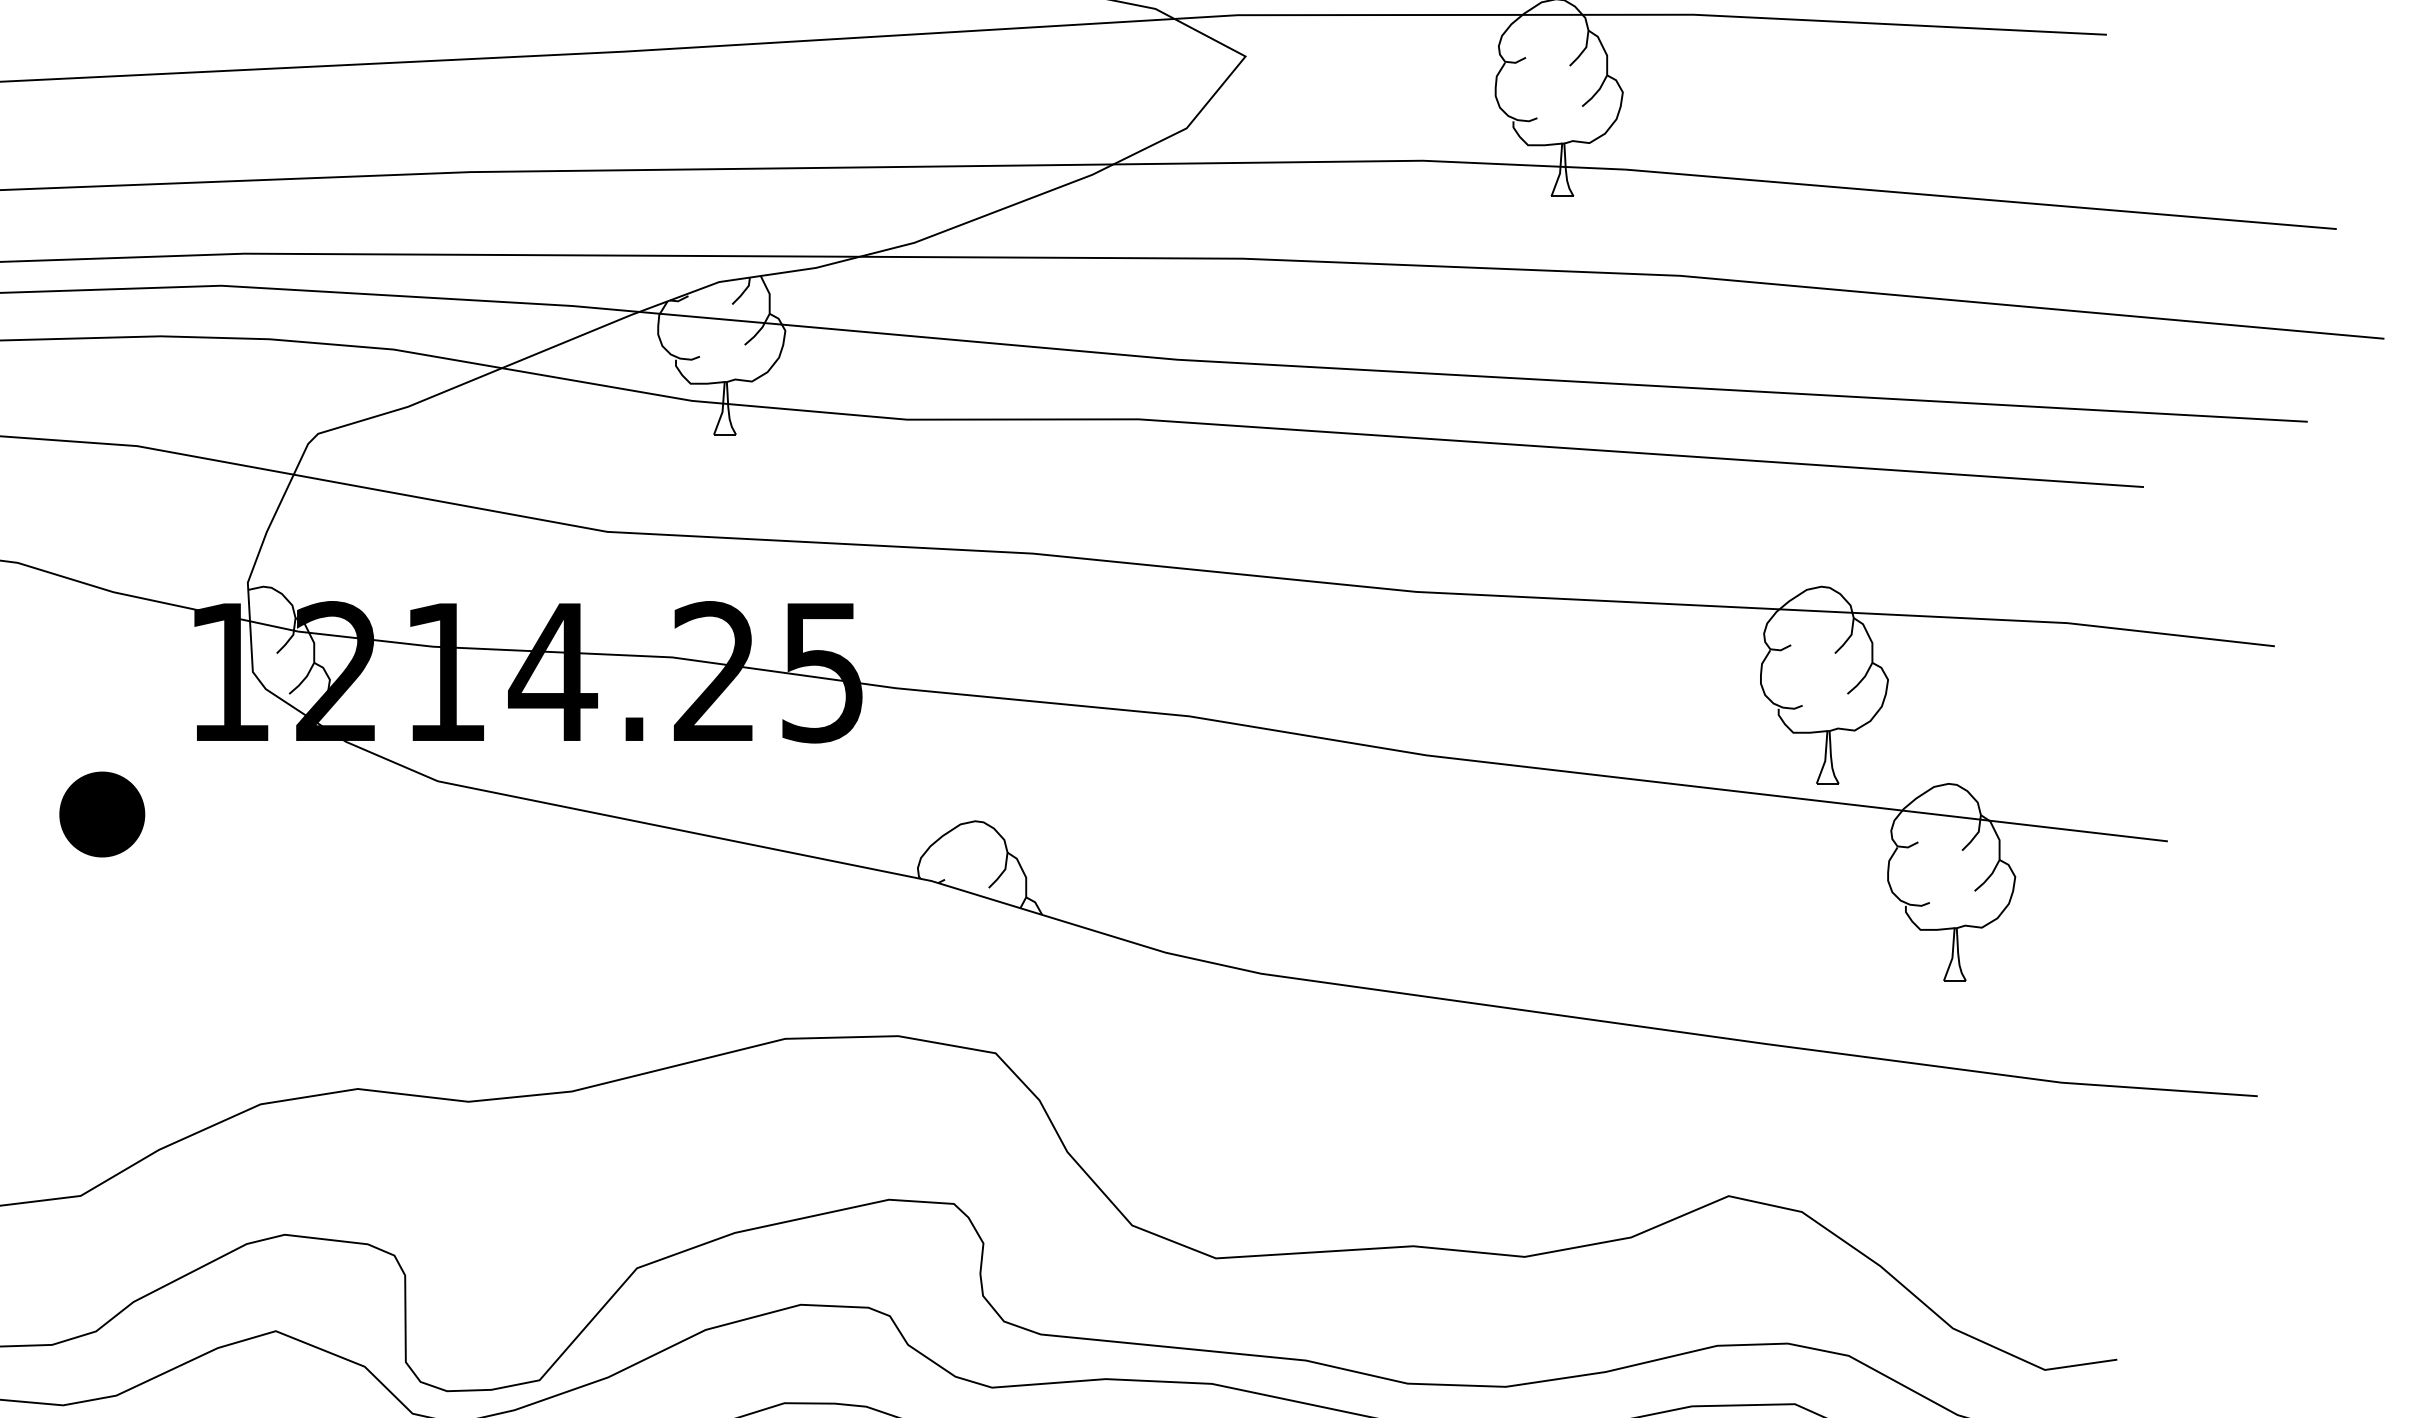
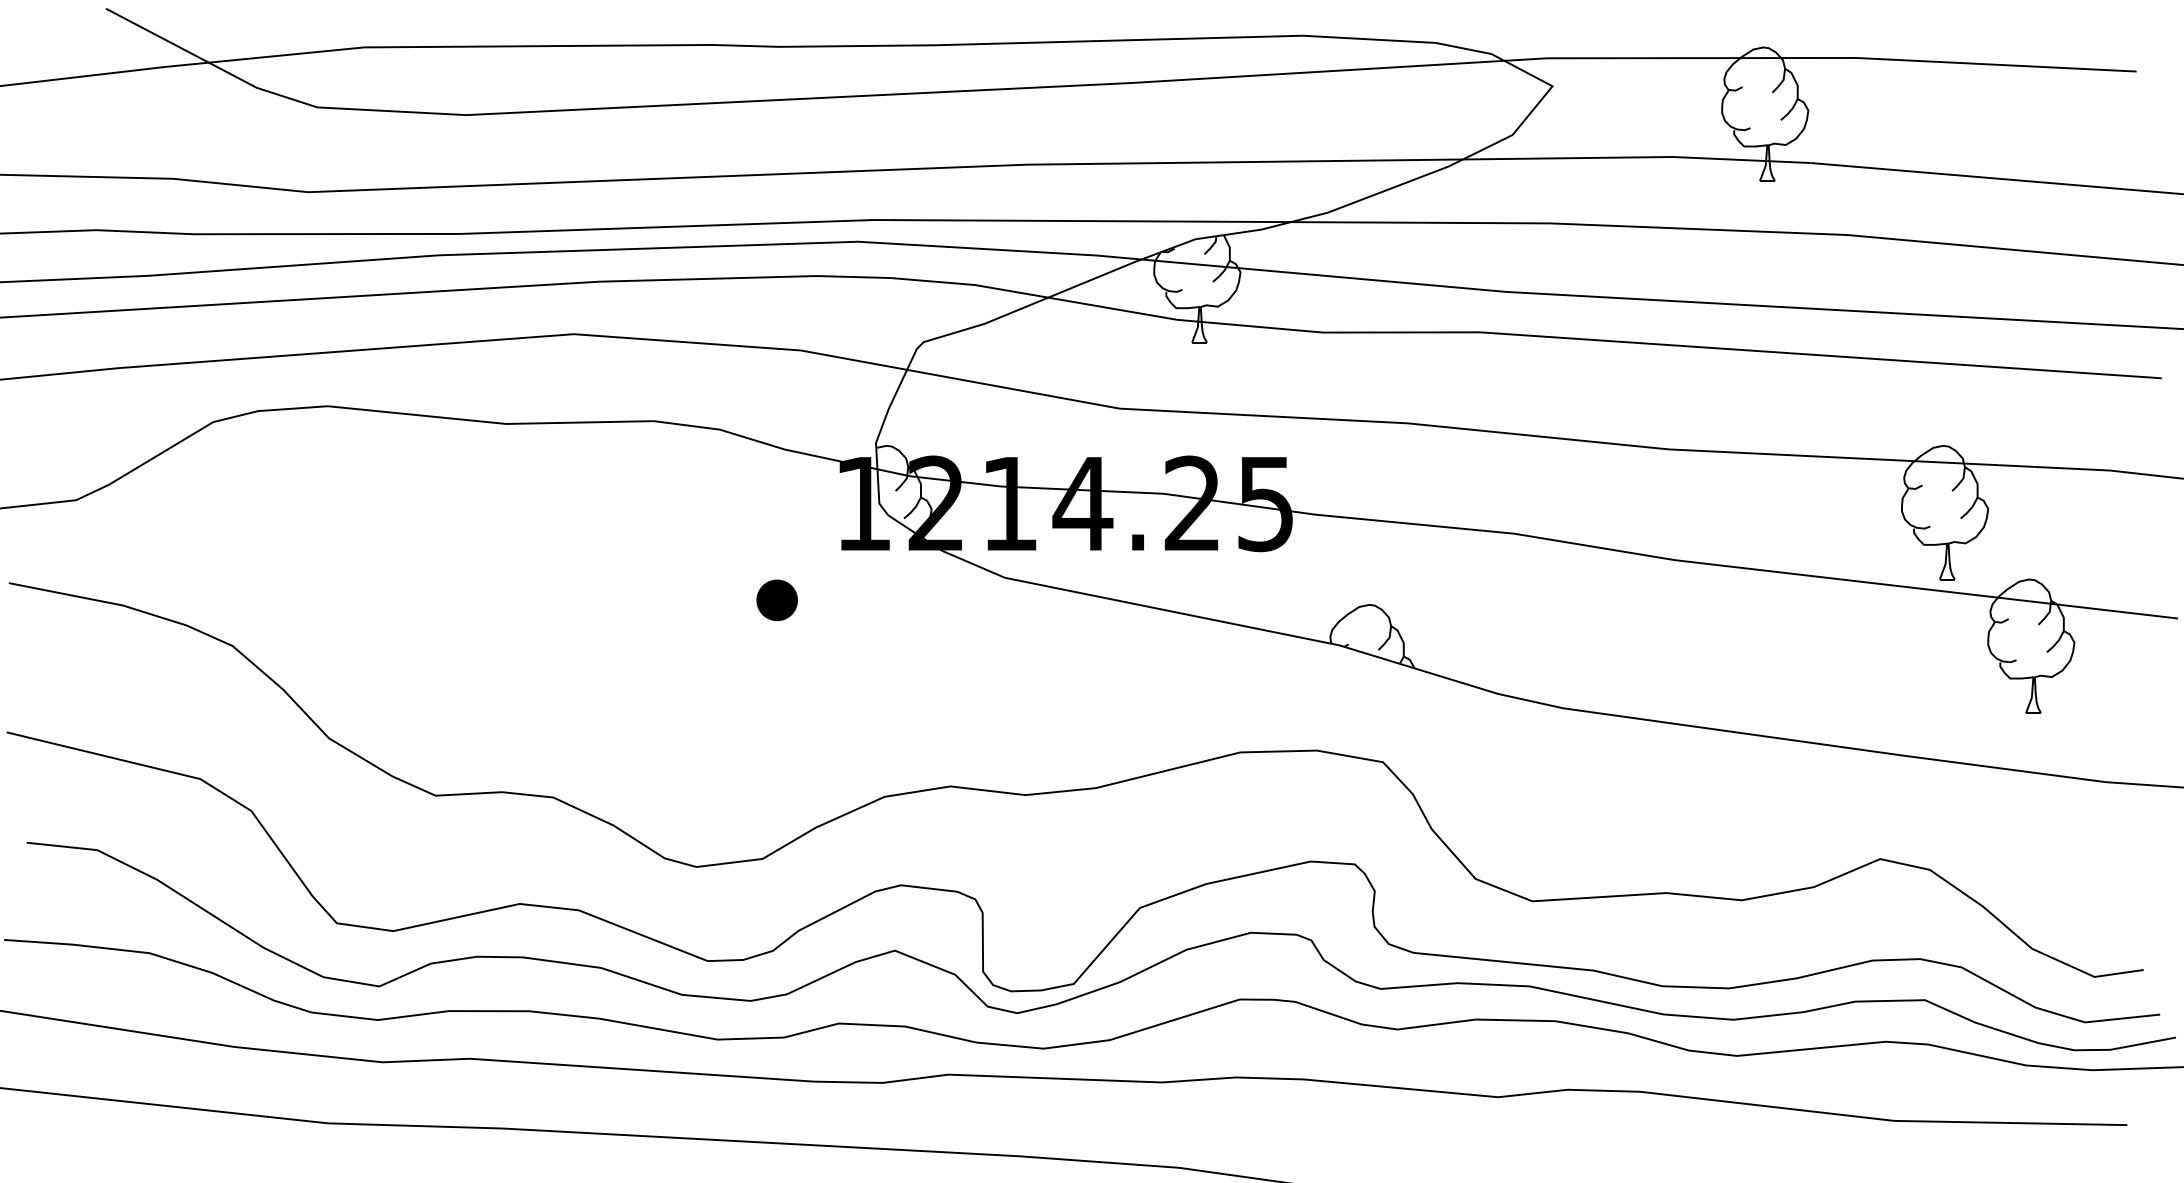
part: (101, 814) -> (776, 600), size x0.71

